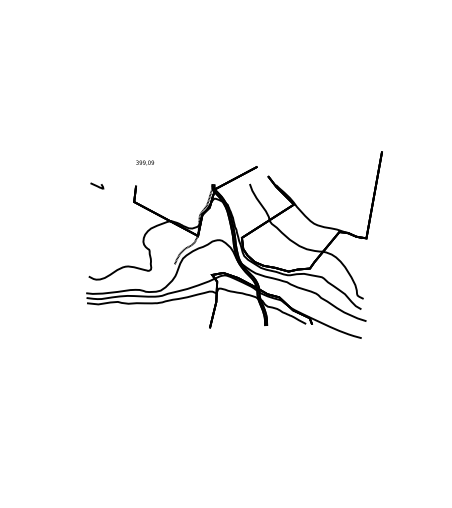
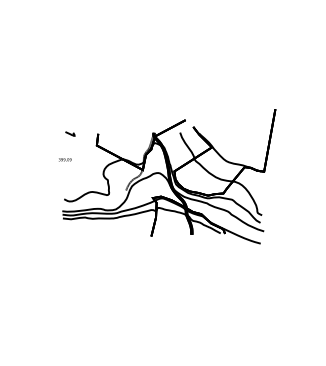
text: (145, 162) -> (65, 159), moved

